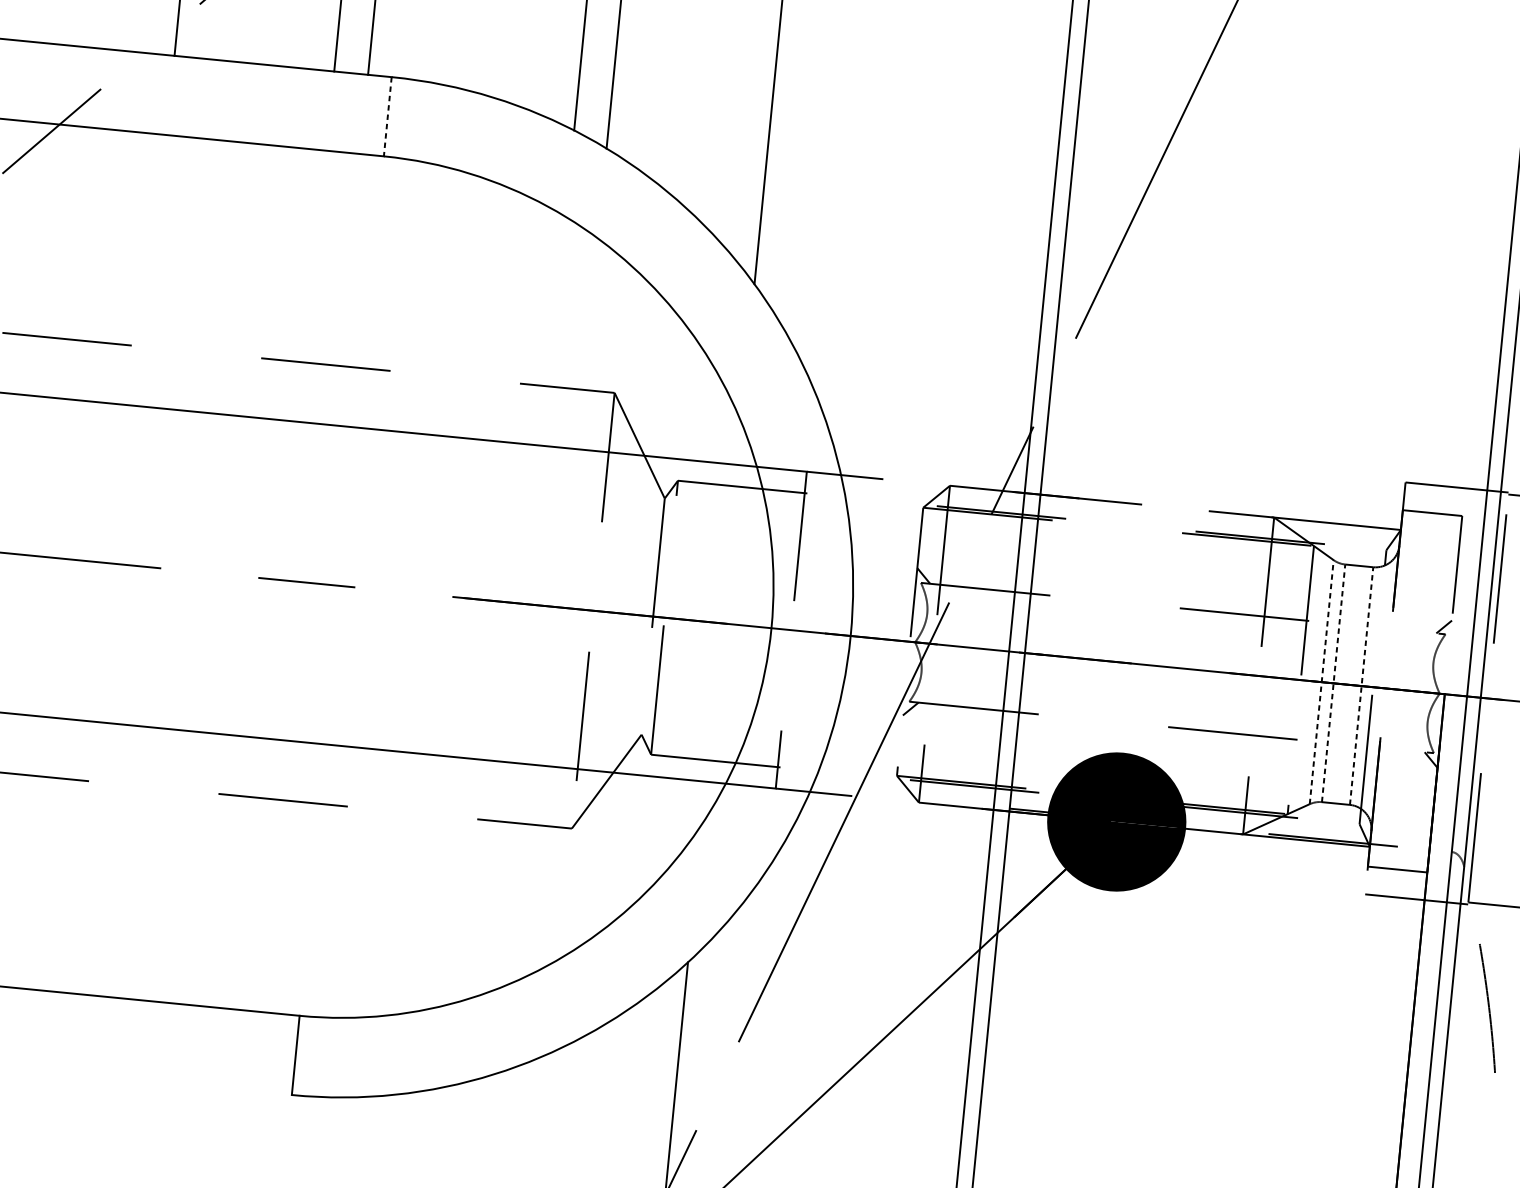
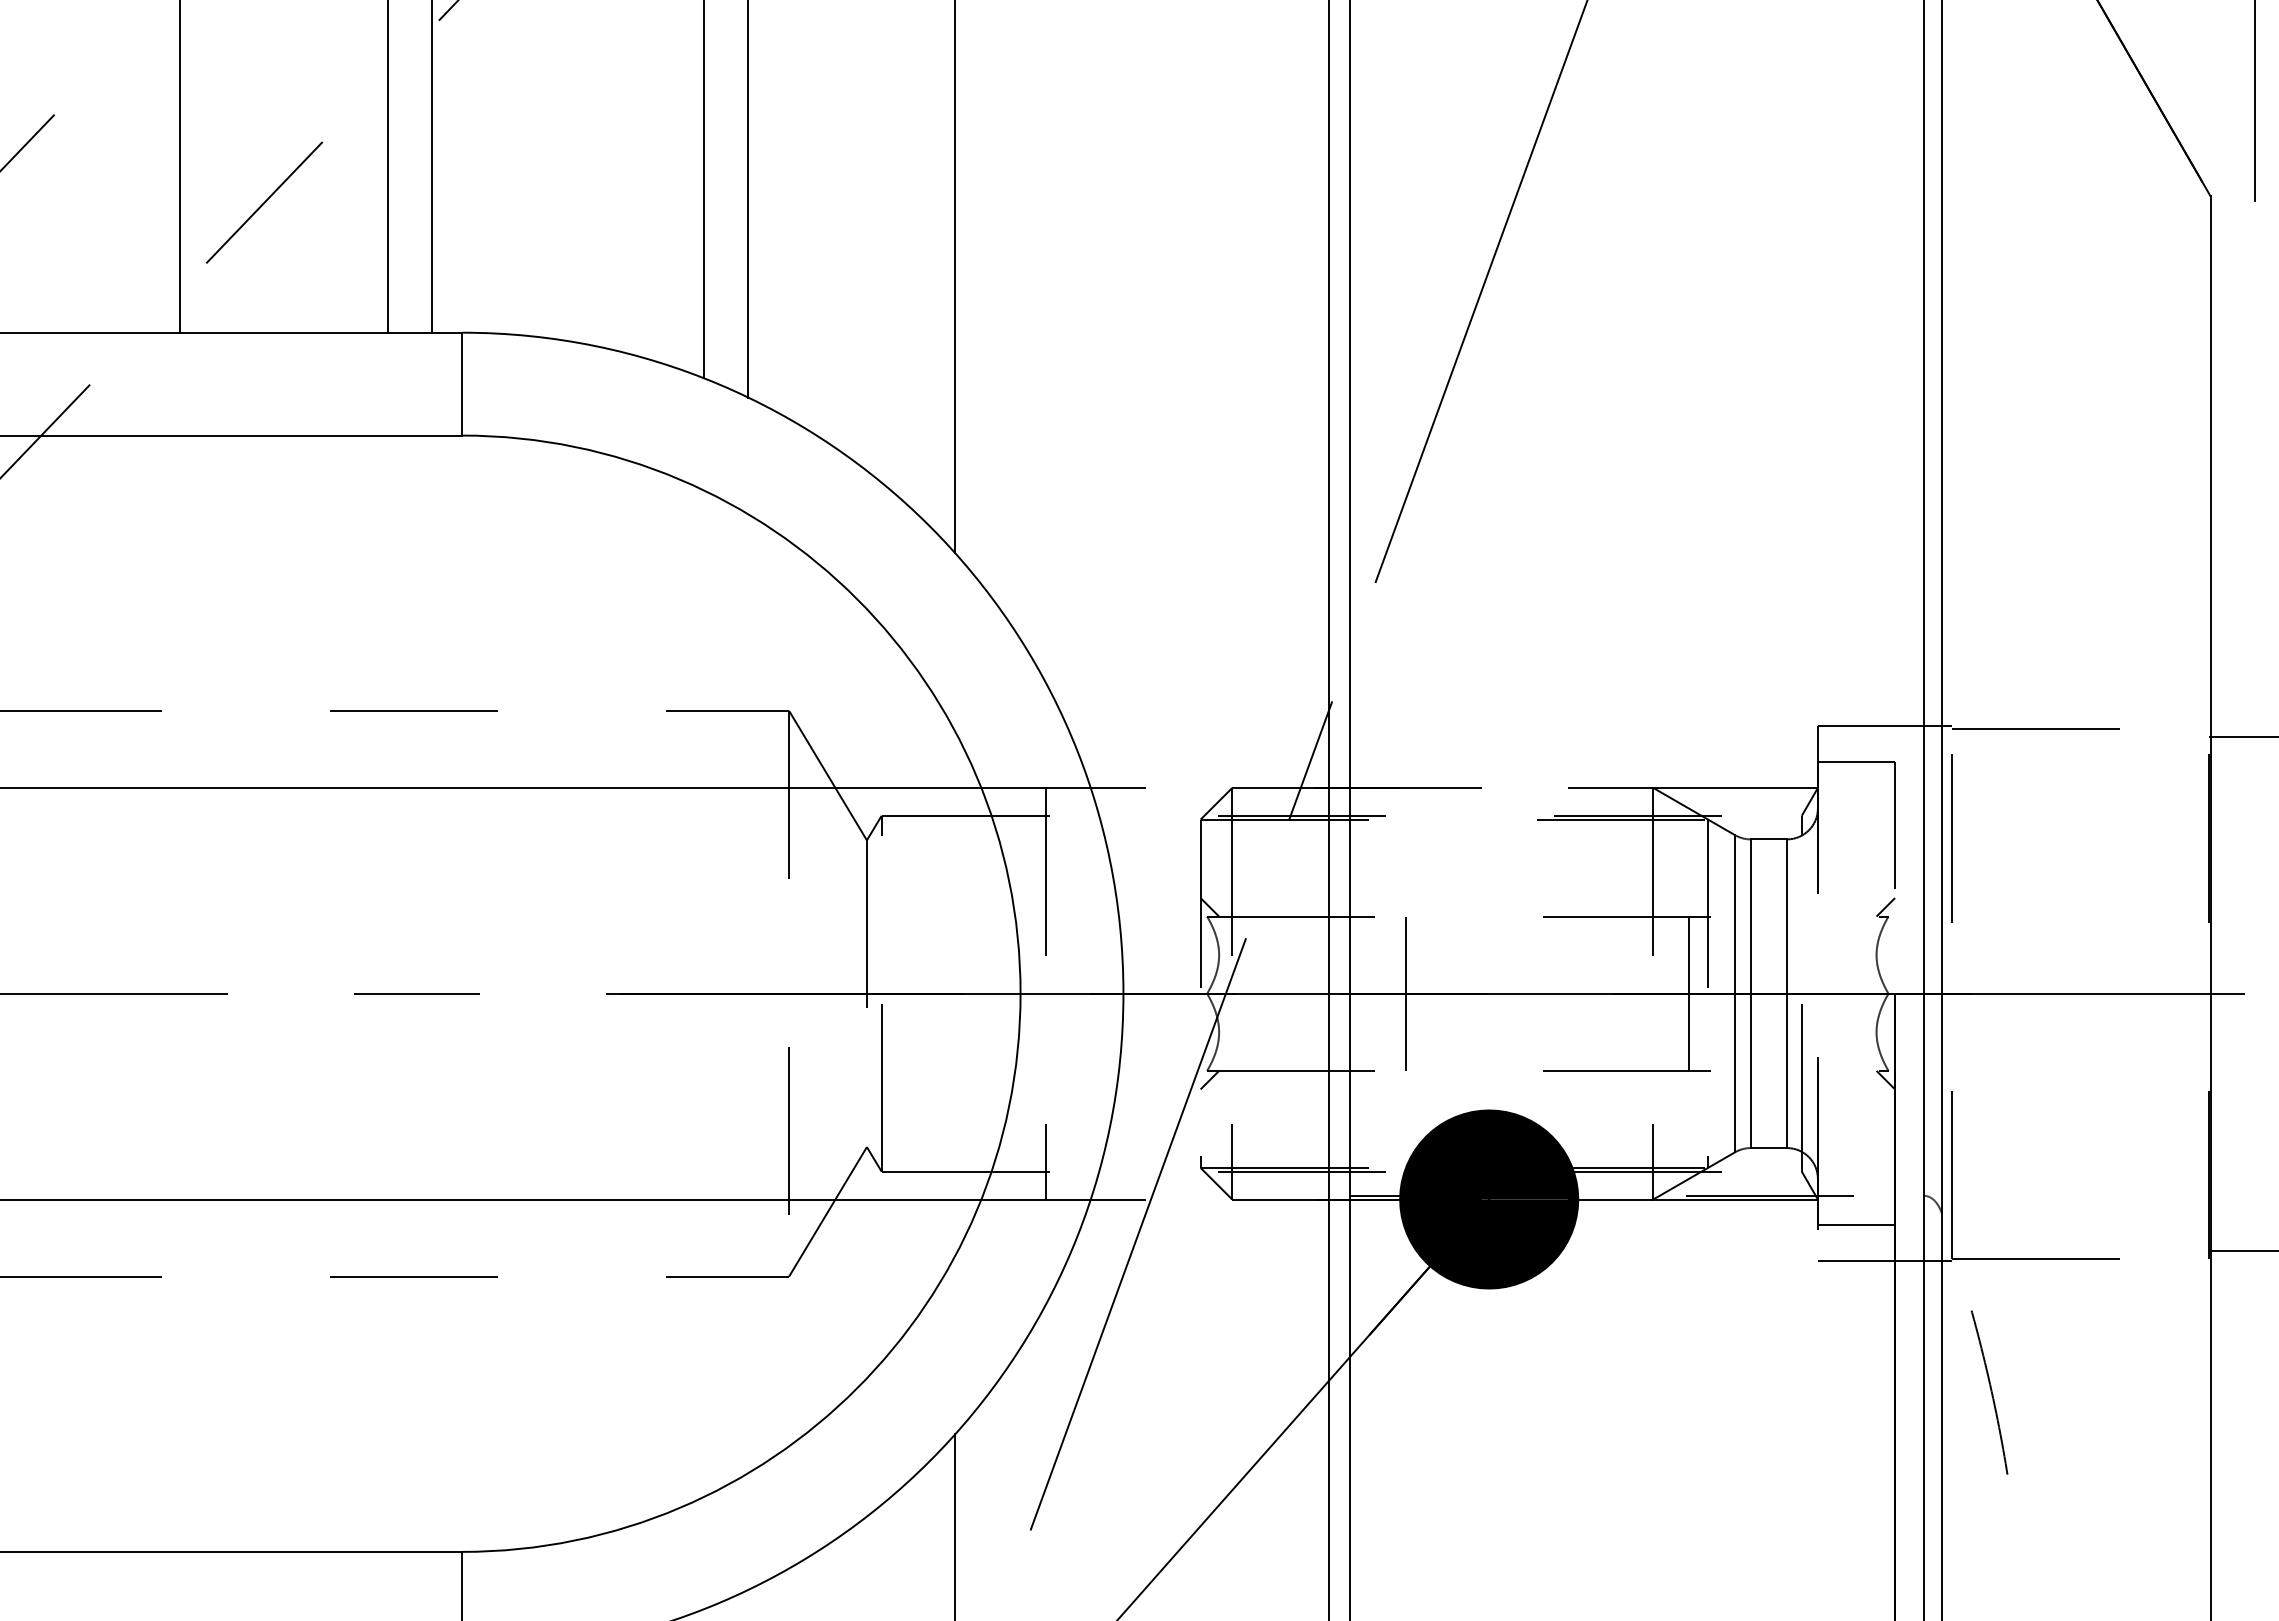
line: (387, 117) -> (462, 384), dashed -> solid
line: (1068, 657) -> (1406, 993), added
line: (1286, 678) -> (1689, 993), added
line: (1321, 682) -> (1735, 993), dashed -> solid
line: (1333, 683) -> (1750, 993), dashed -> solid
line: (1361, 685) -> (1787, 993), dashed -> solid

